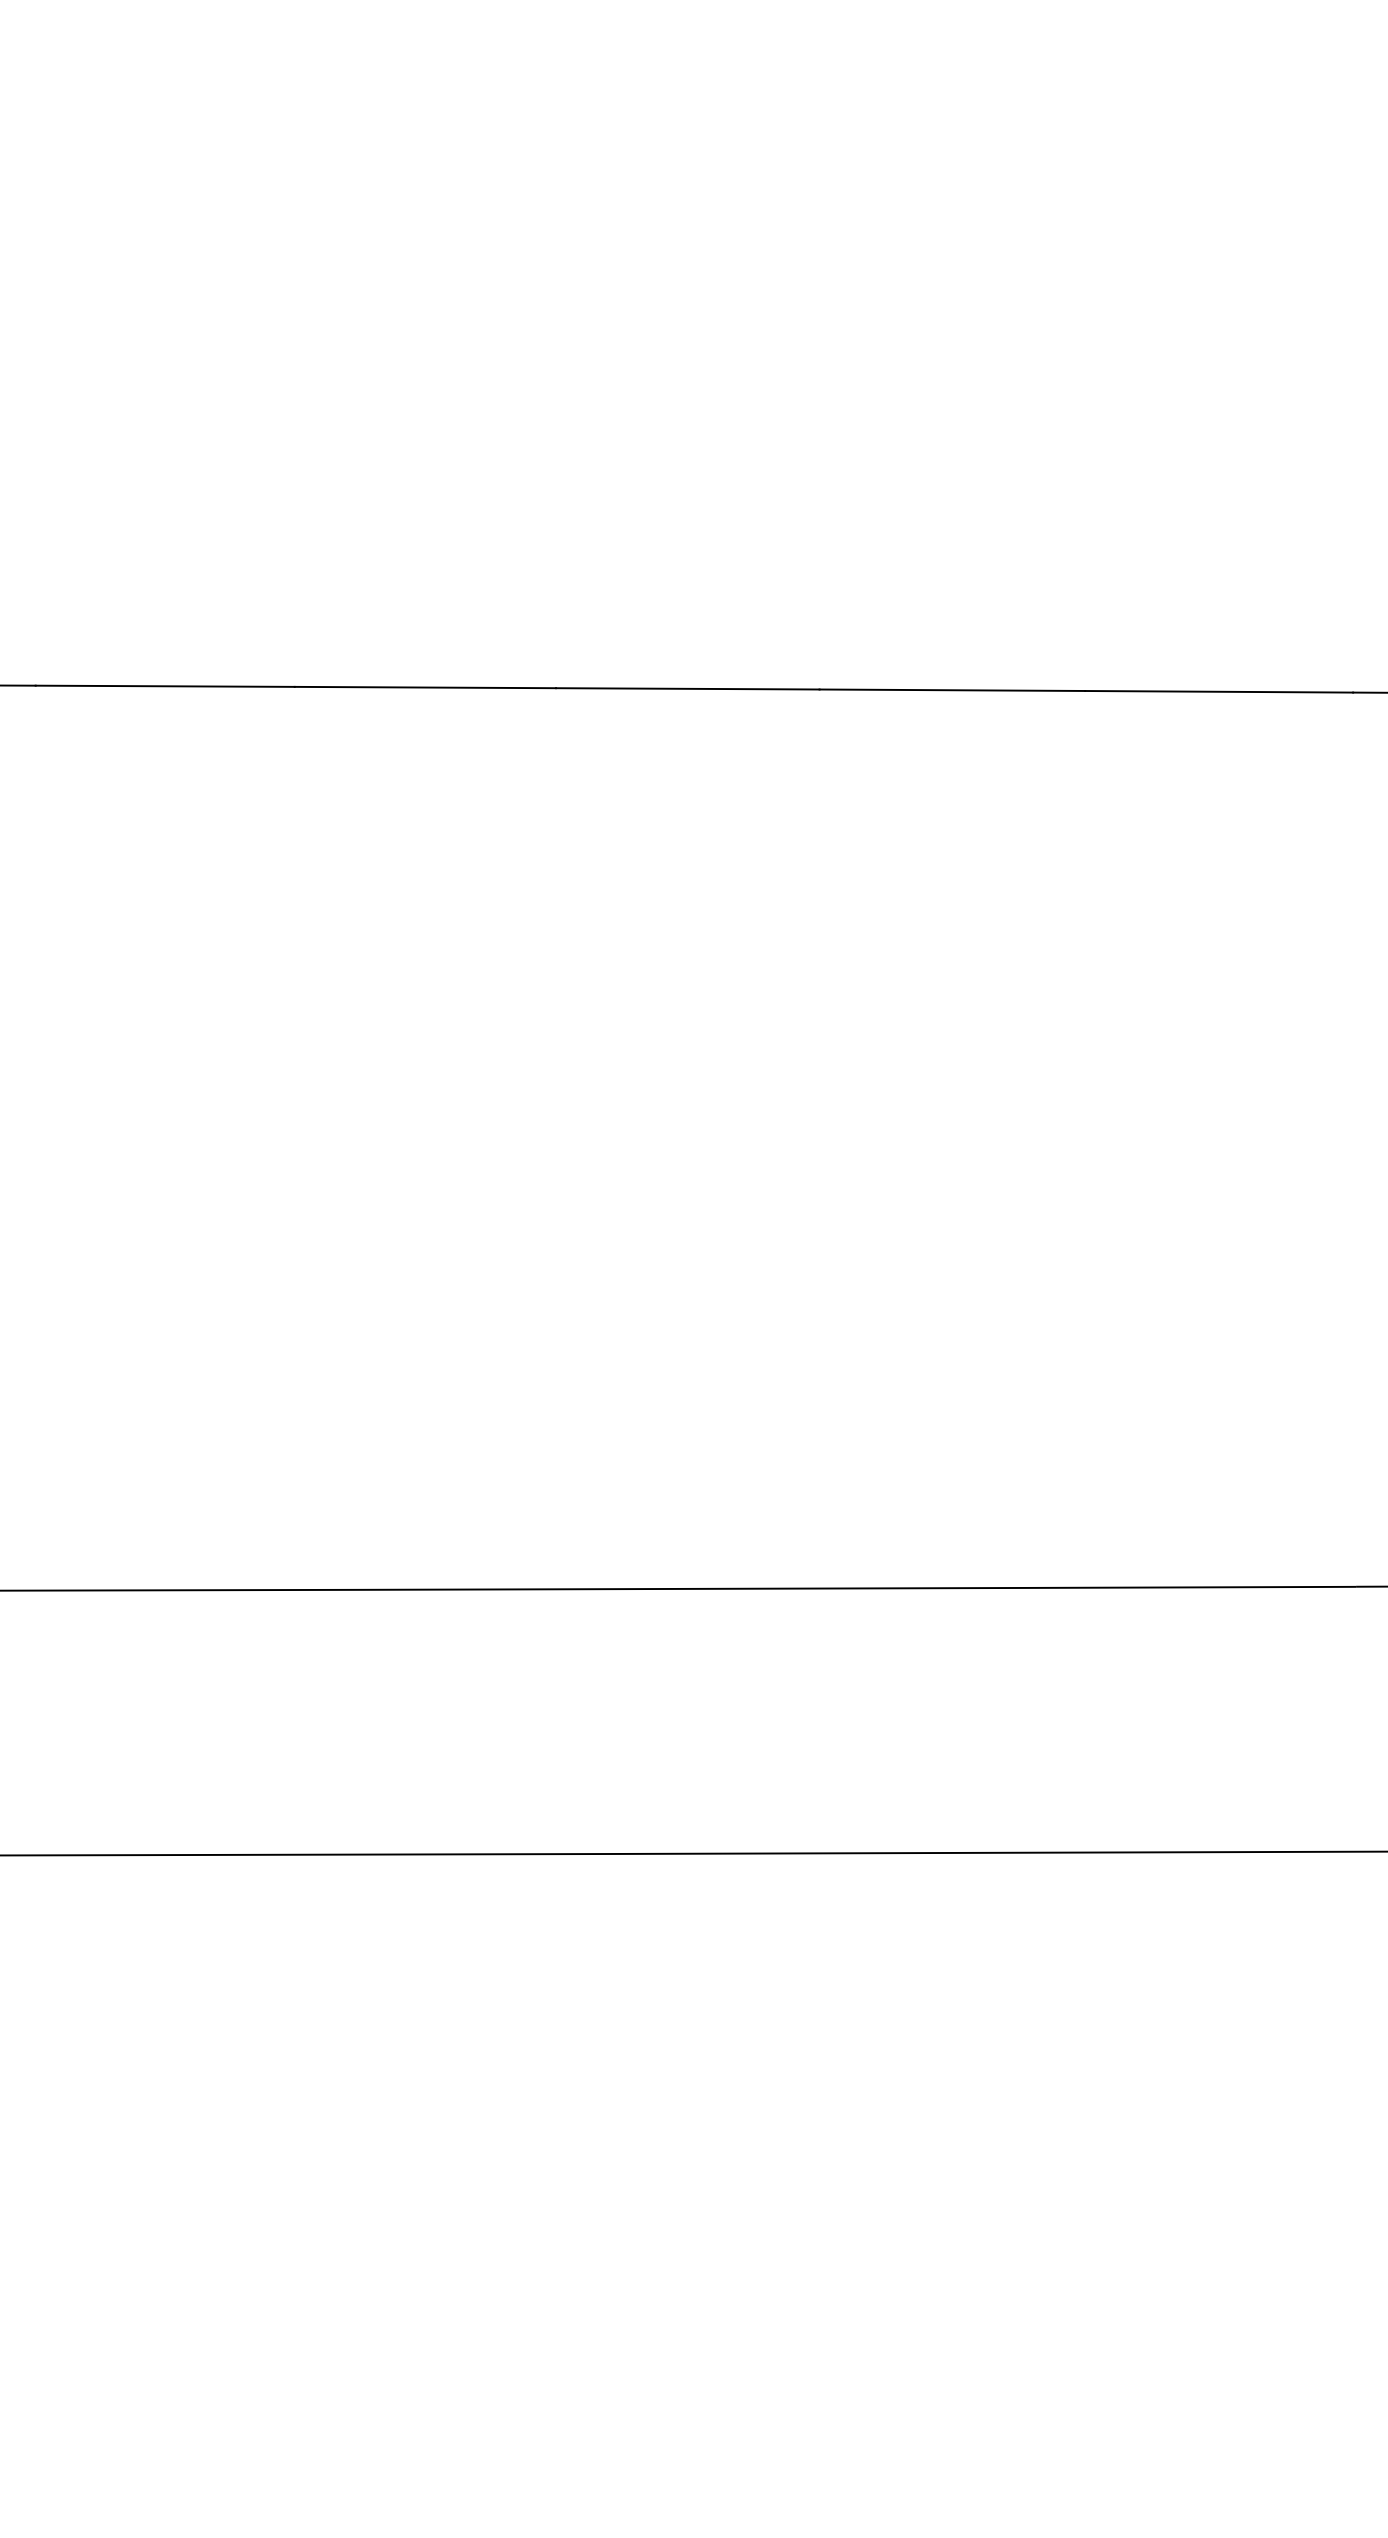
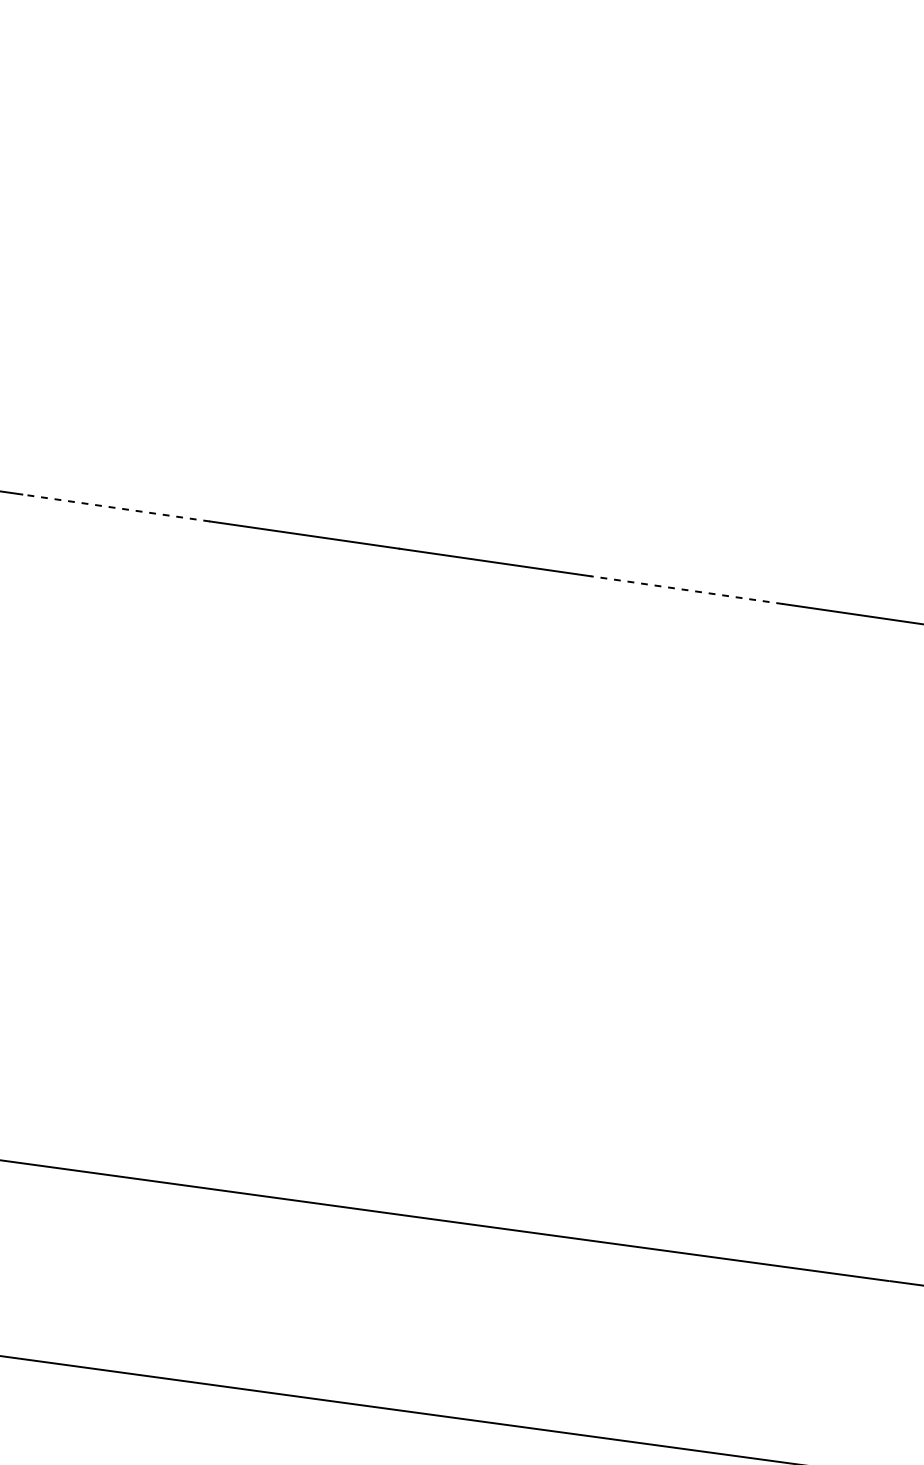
line: (165, 686) -> (116, 508), solid -> dashed
line: (952, 690) -> (686, 590), solid -> dashed

